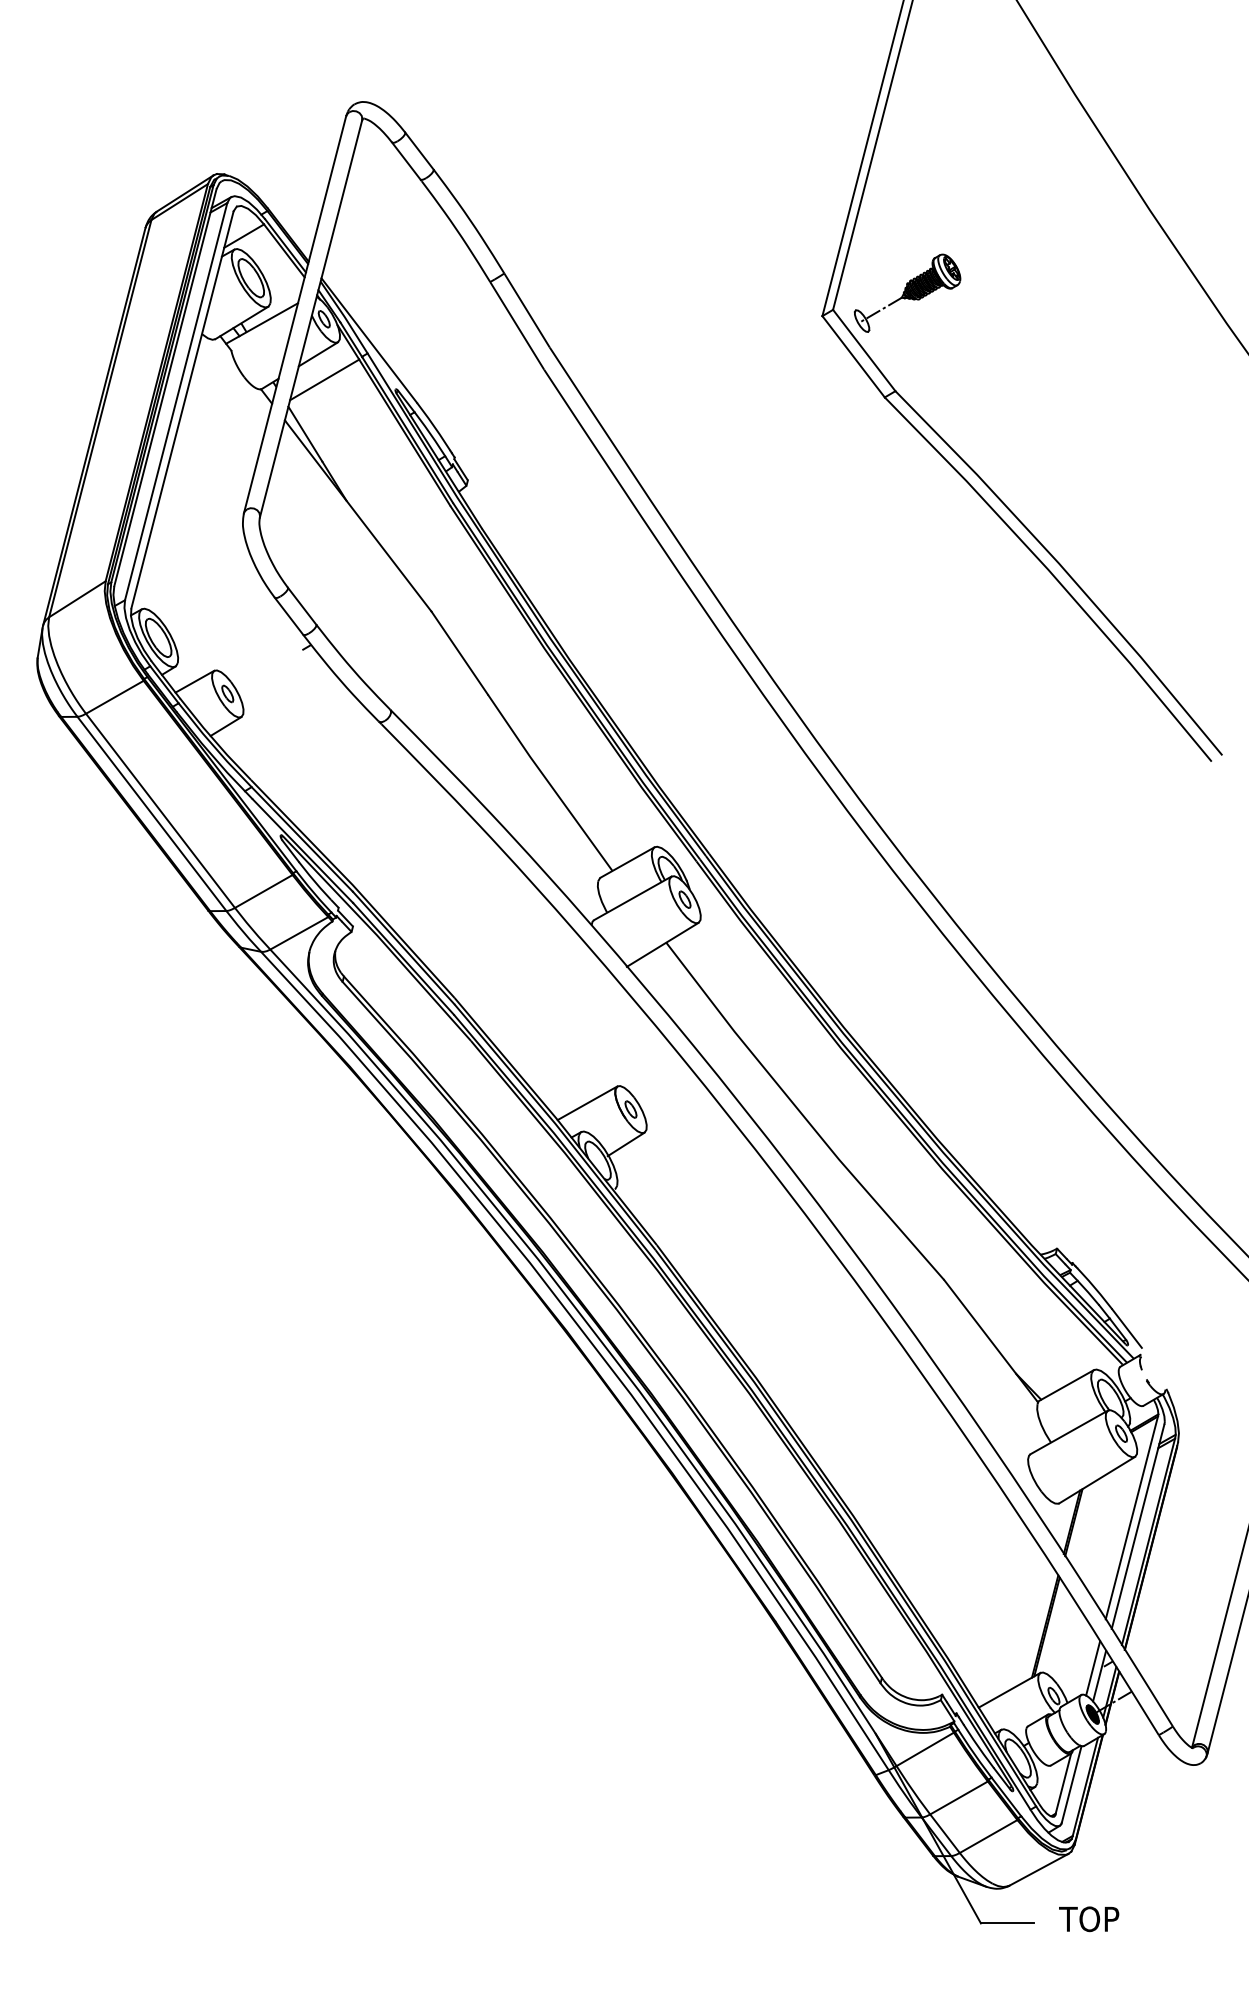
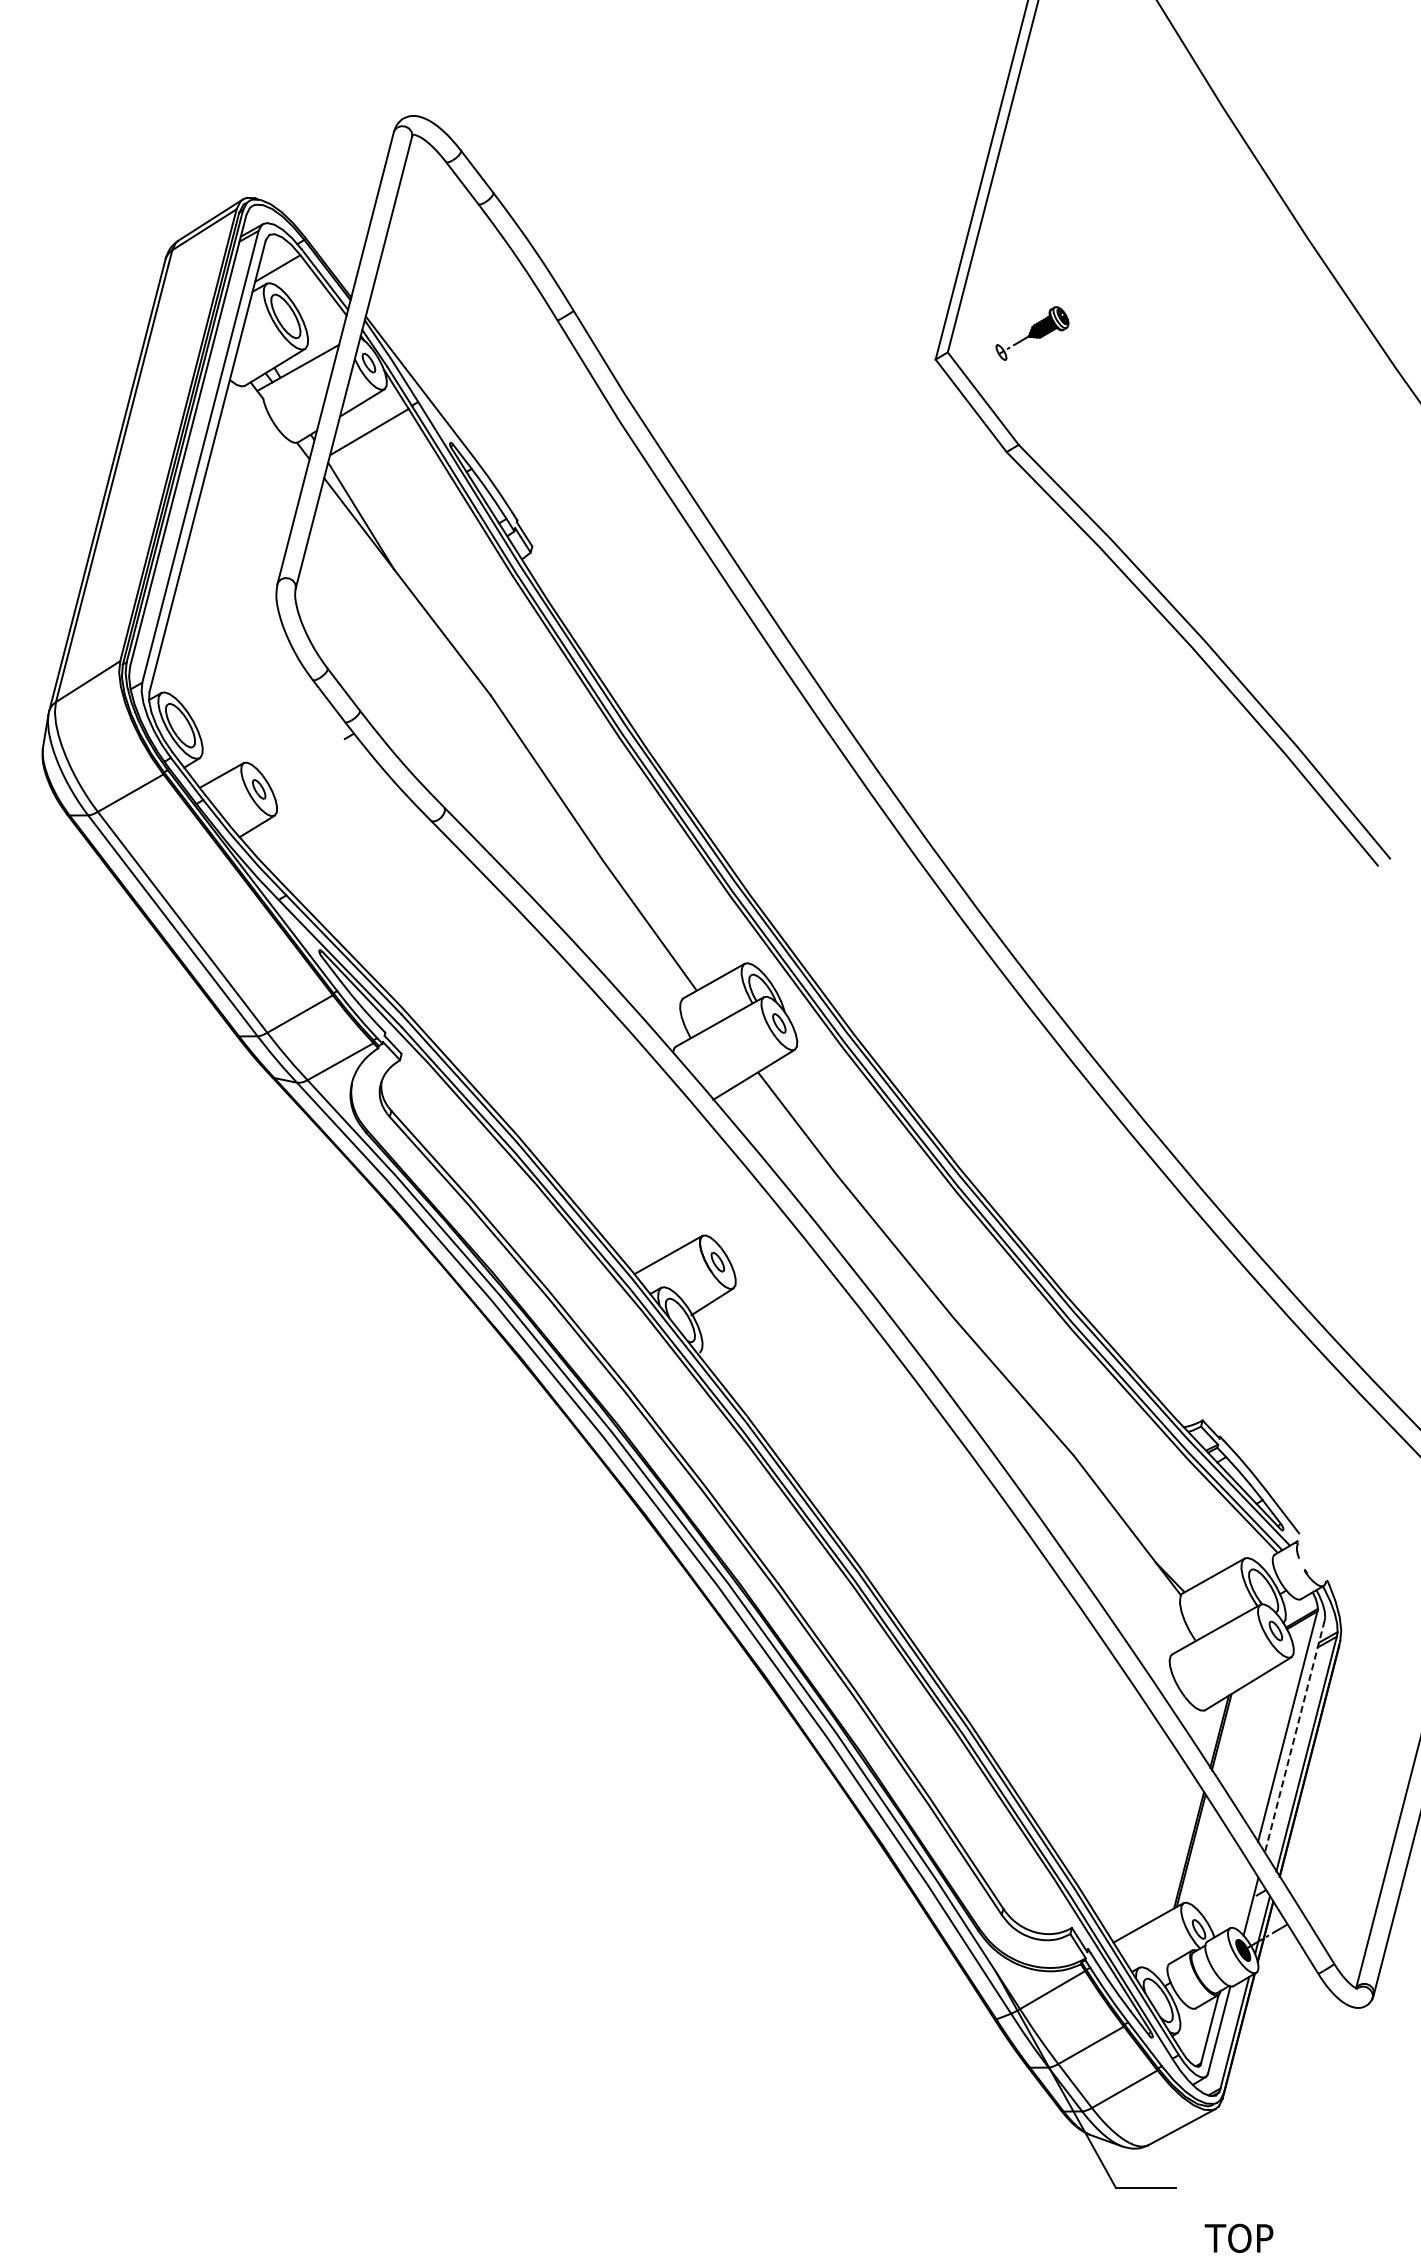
part: (907, 293) -> (1032, 333), size x0.6
line: (1137, 1526) -> (1294, 1736), solid -> dashed
line: (1093, 1667) -> (1243, 1897), removed
text: (1088, 1918) -> (1238, 2237), moved

